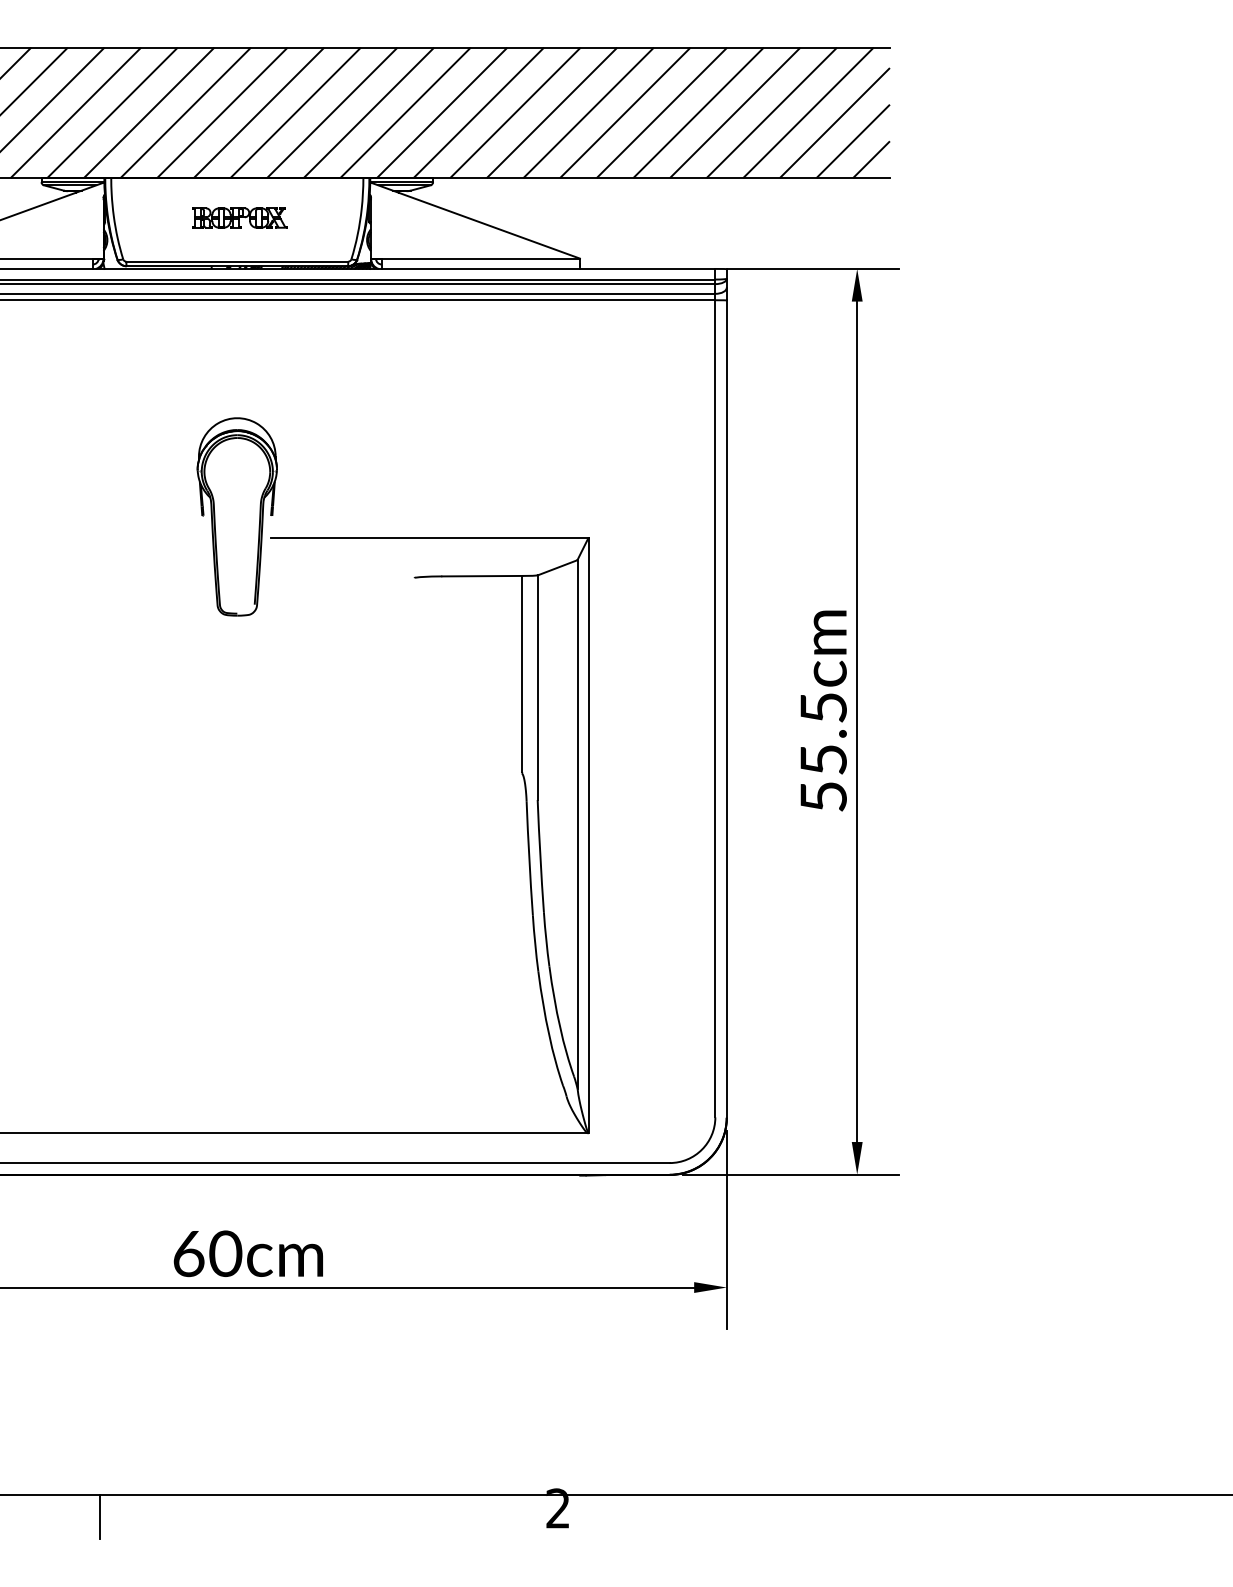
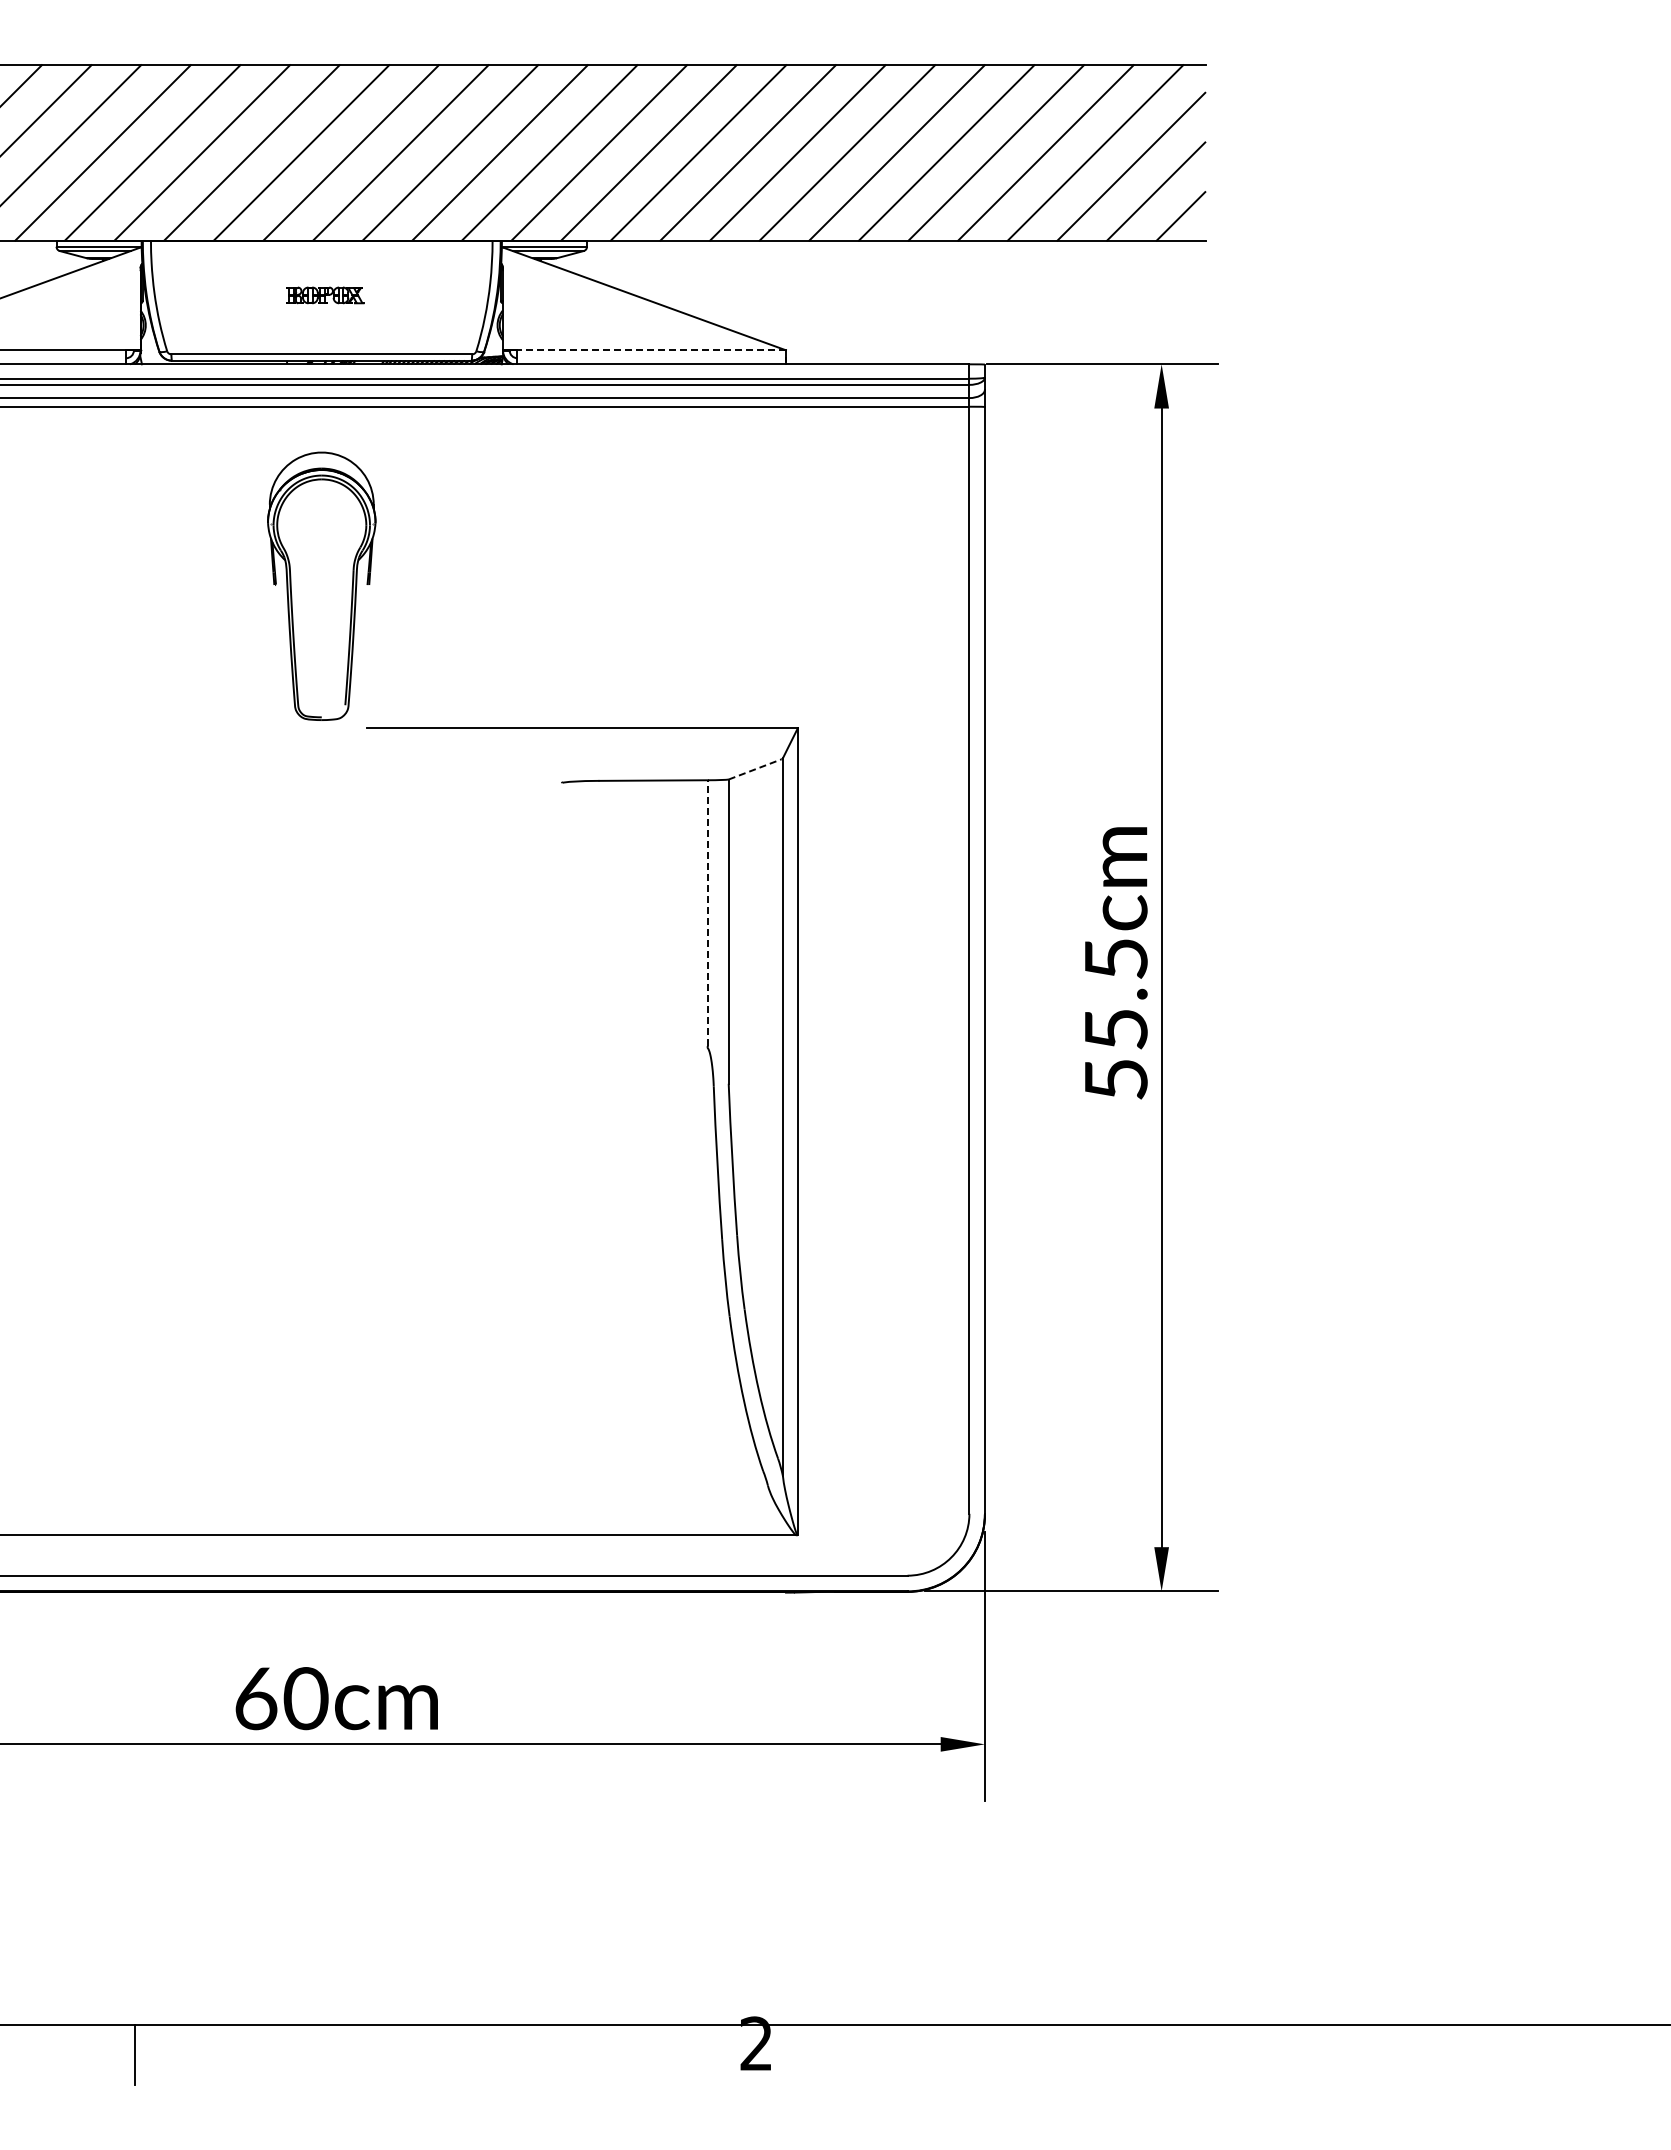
part: (240, 218) -> (325, 295), size x0.6
line: (480, 258) -> (651, 350), solid -> dashed
part: (237, 516) -> (321, 585), moved
line: (557, 568) -> (755, 769), solid -> dashed
line: (522, 674) -> (708, 913), solid -> dashed

